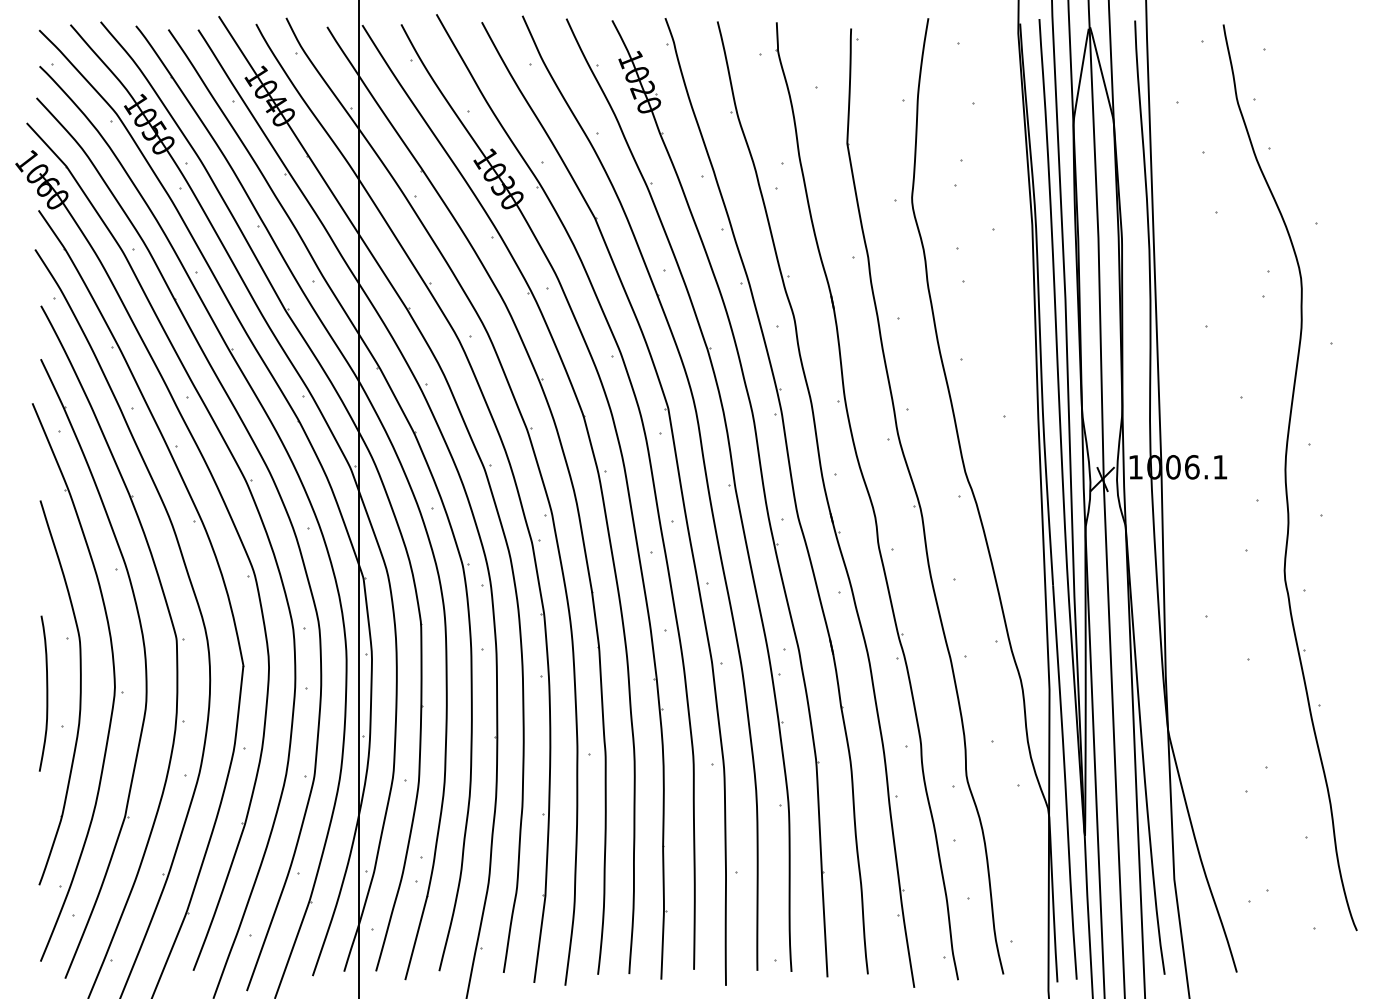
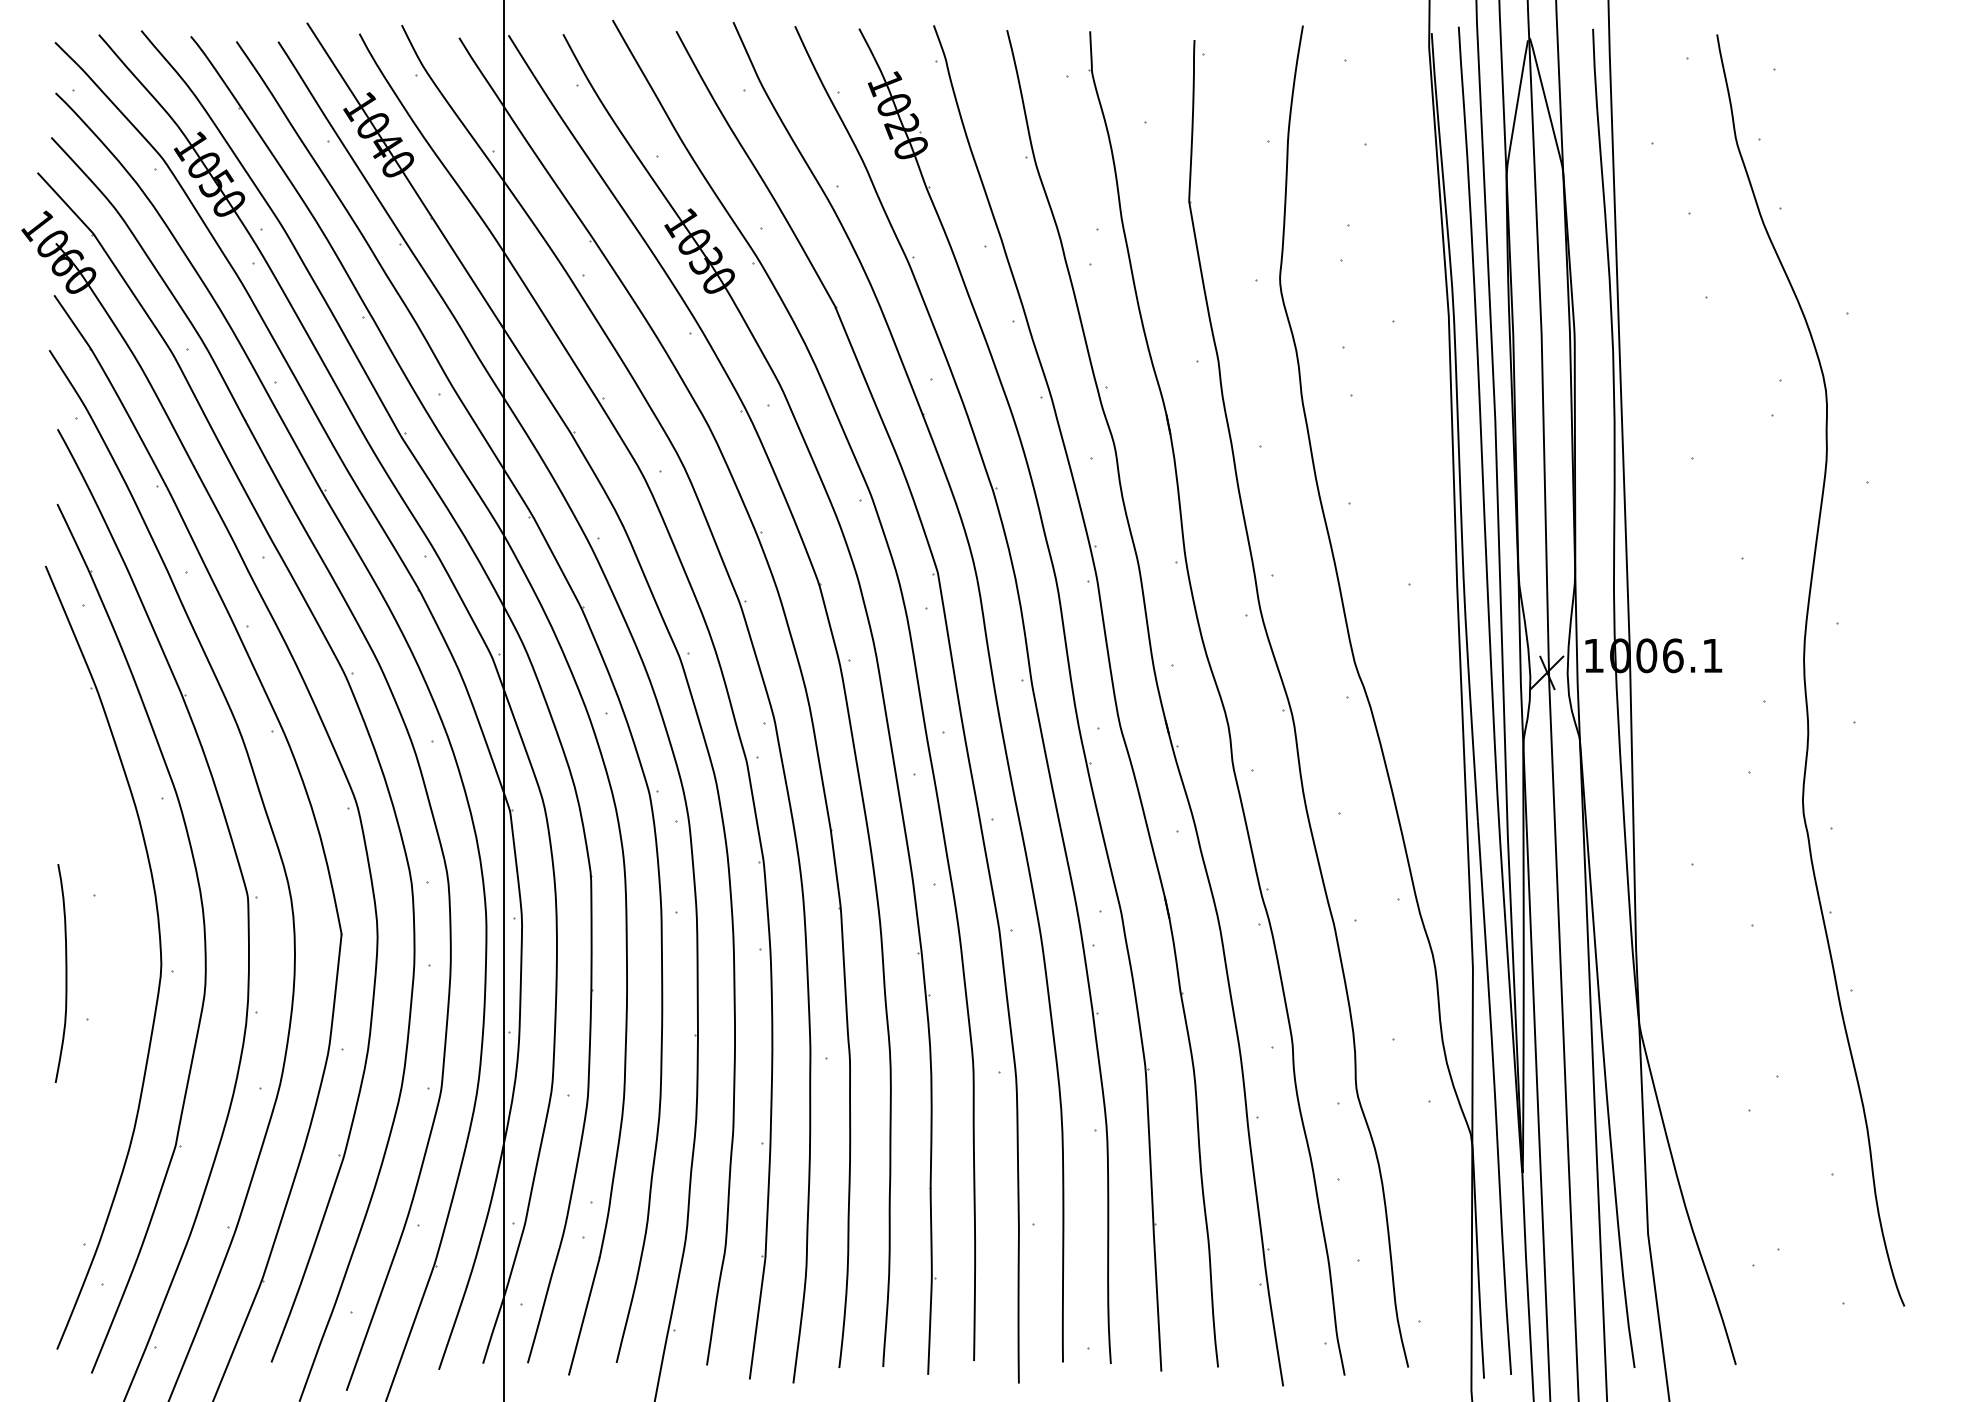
part: (79, 692) -> (111, 971), removed

